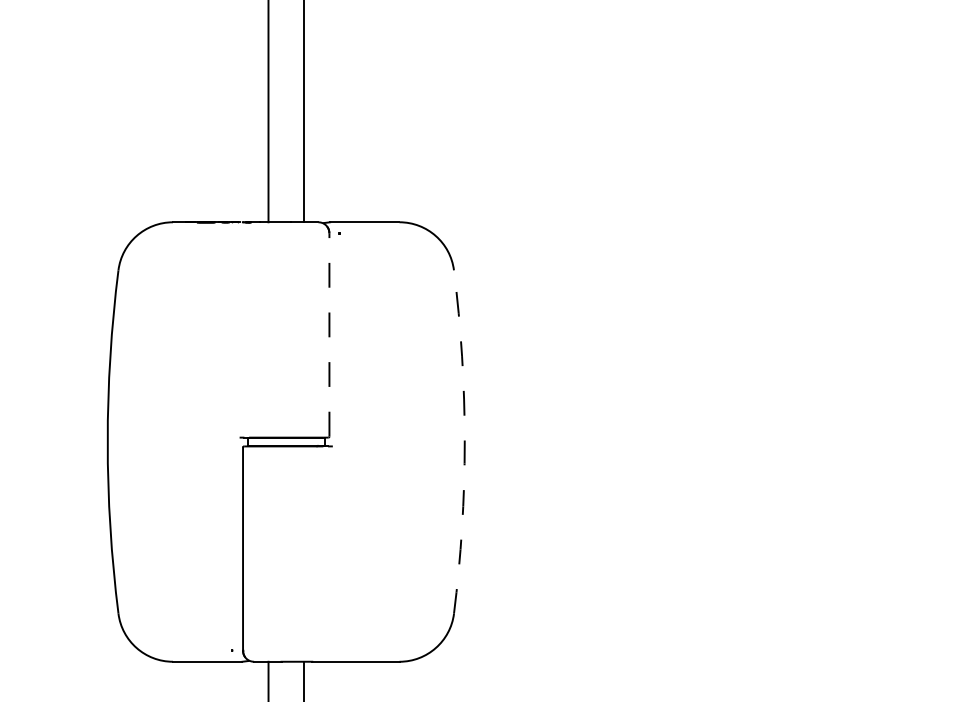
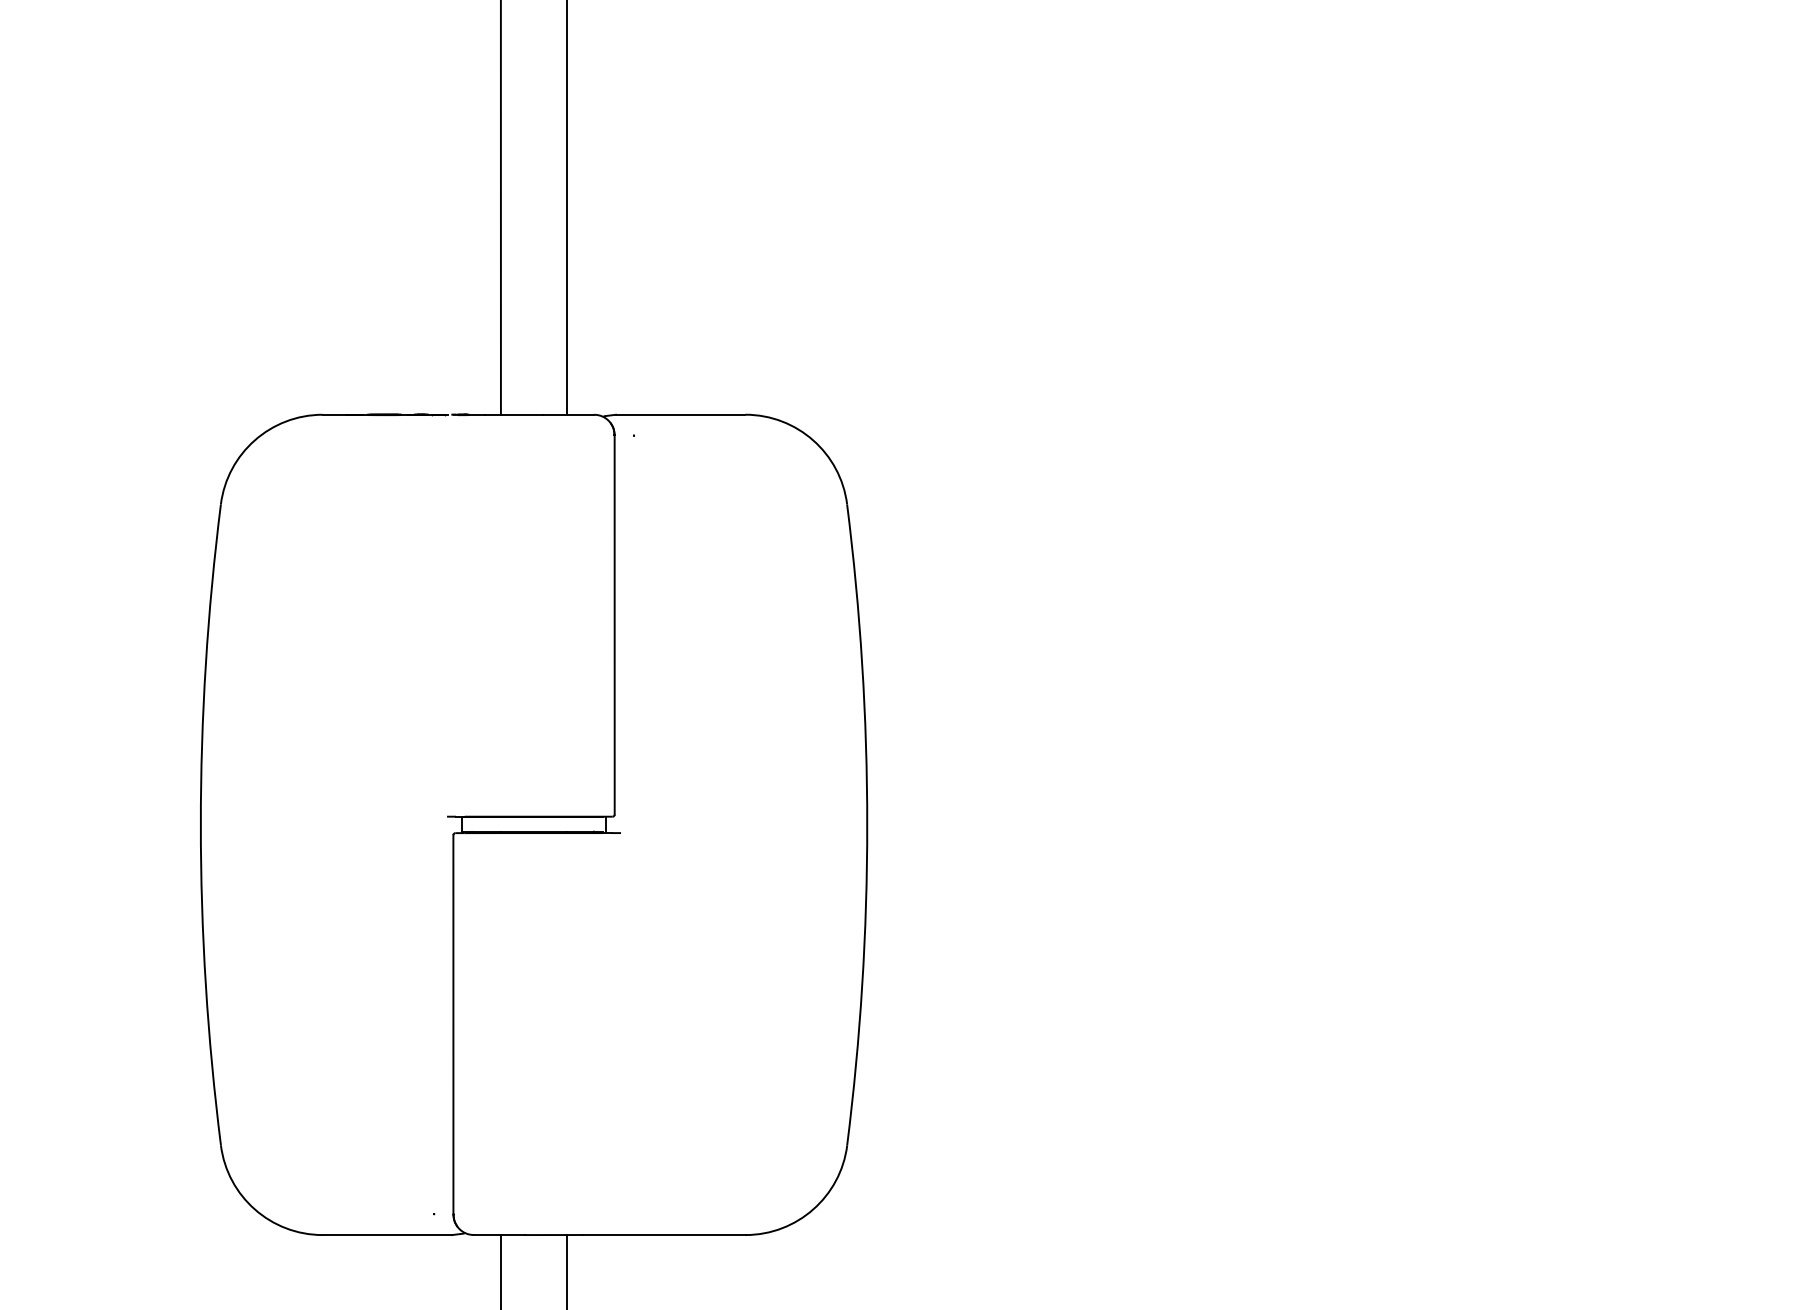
line: (329, 334) -> (614, 624), dashed -> solid
arc: (464, 442) -> (866, 825), dashed -> solid

